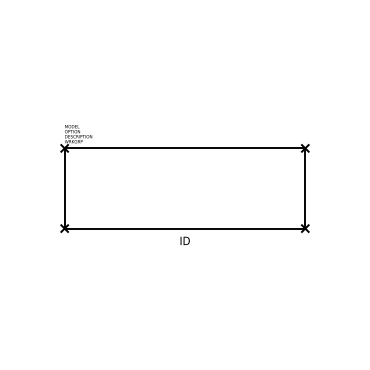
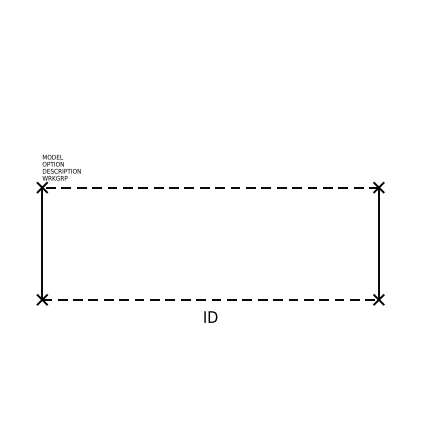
line: (184, 148) -> (209, 187), solid -> dashed
line: (185, 228) -> (211, 299), solid -> dashed

